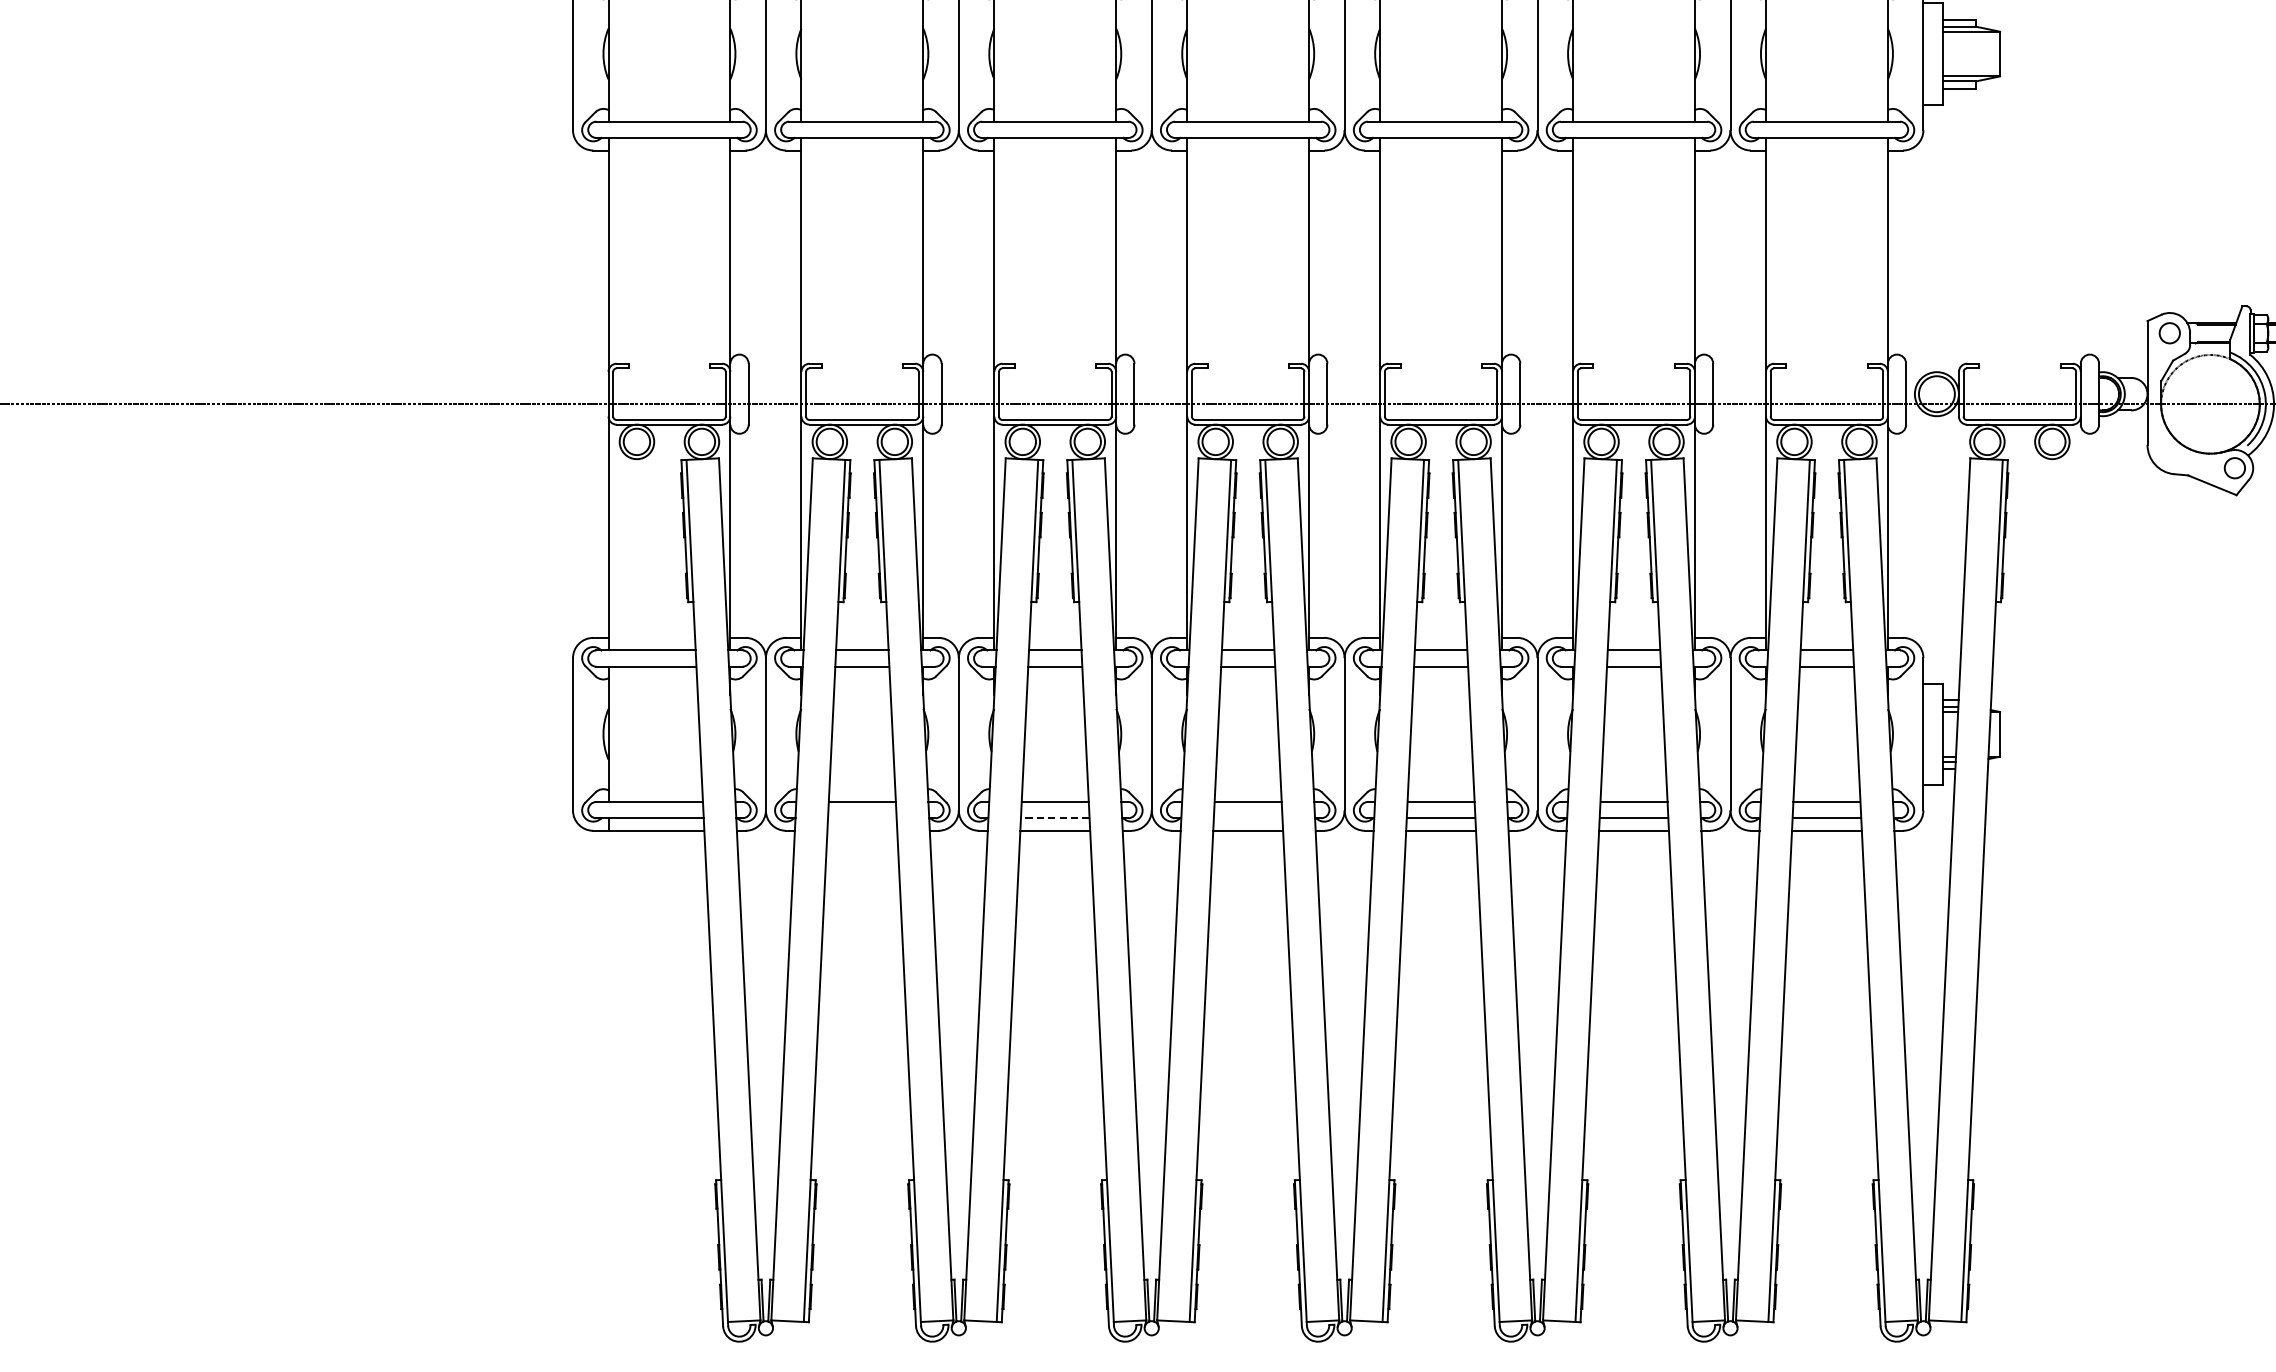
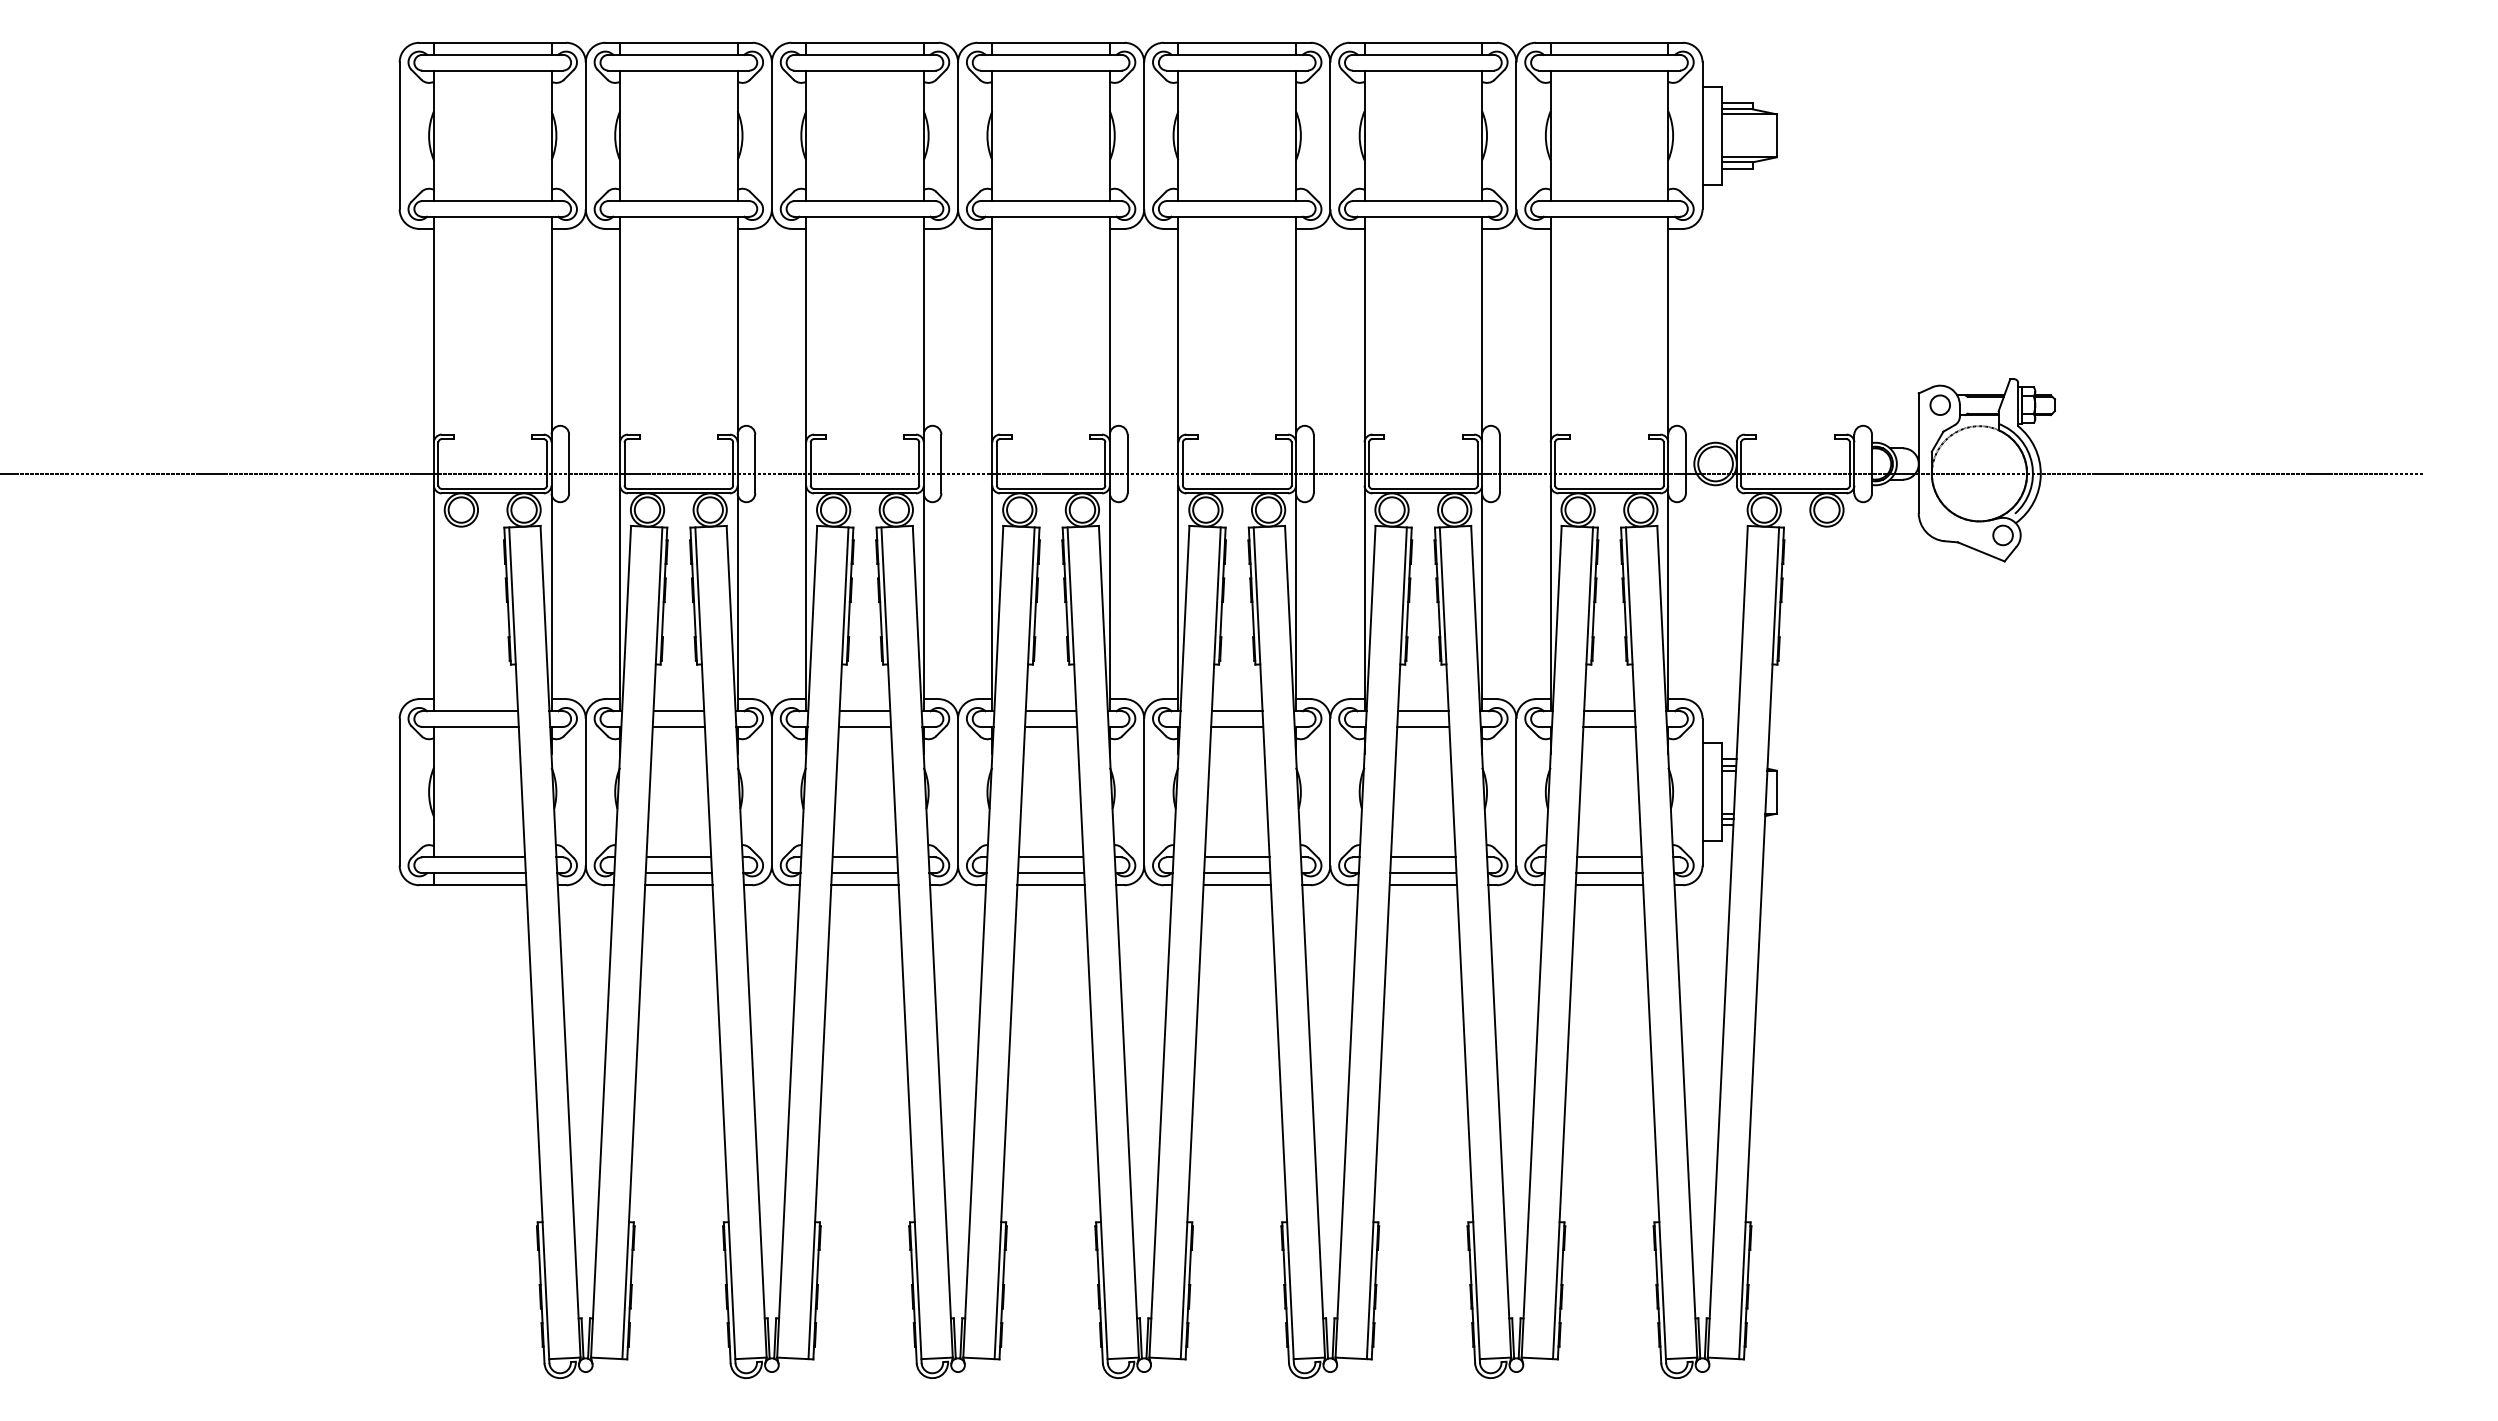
line: (861, 818) -> (678, 873), added
line: (1054, 818) -> (864, 873), dashed -> solid
line: (1248, 818) -> (1051, 873), added
line: (861, 831) -> (678, 885), added

